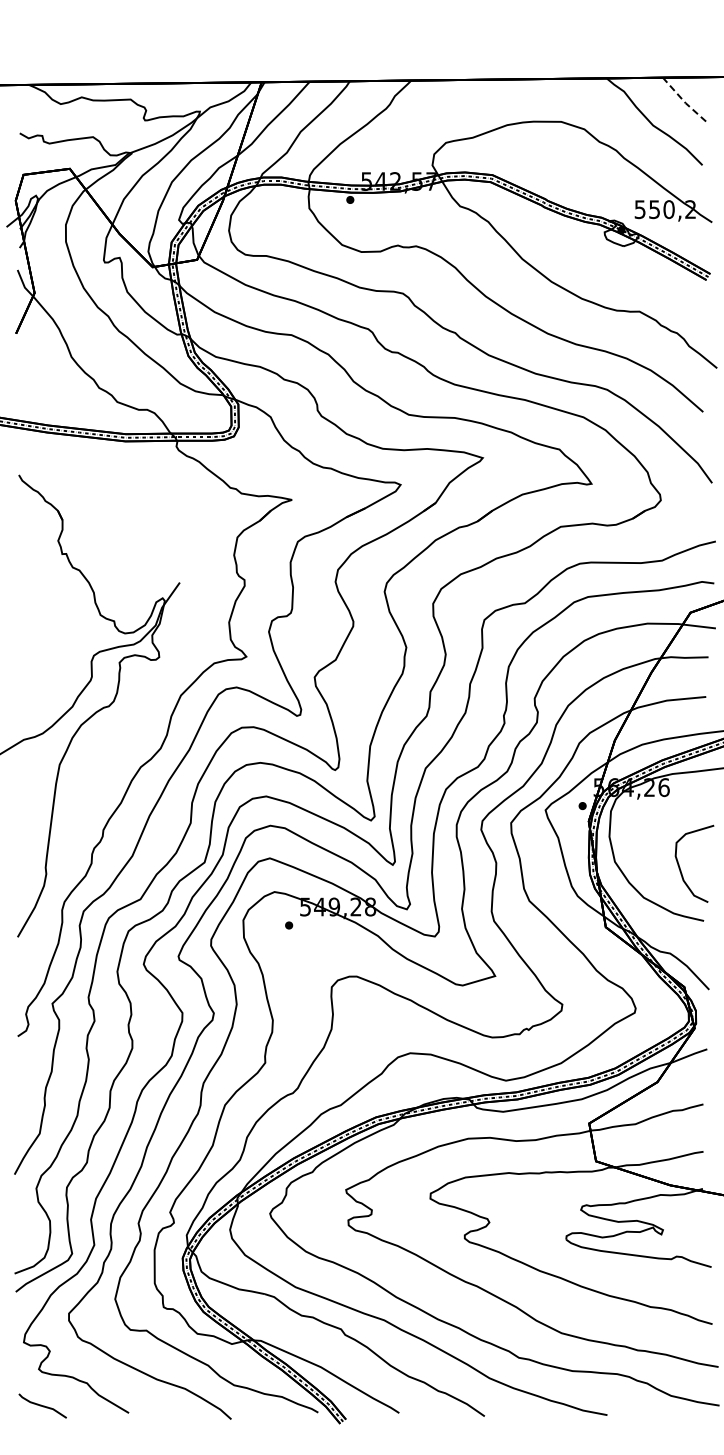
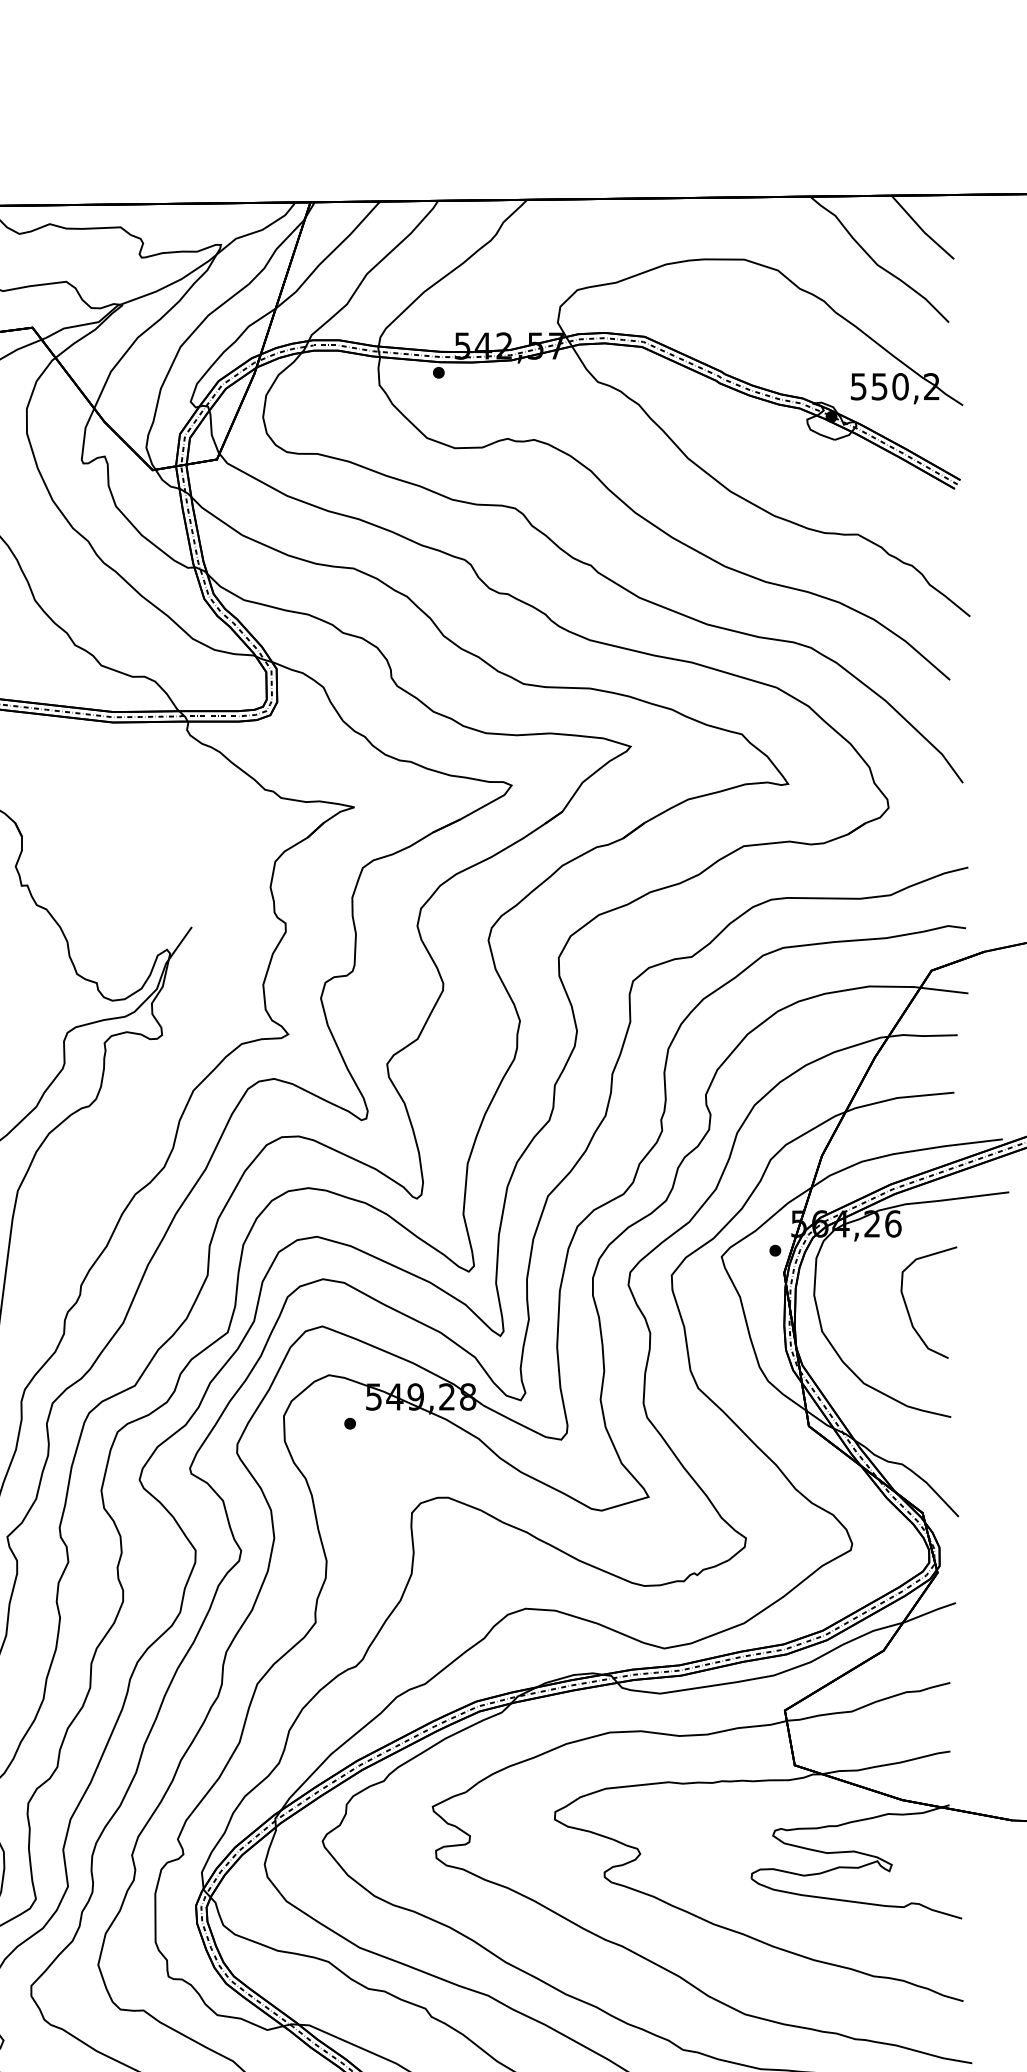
line: (683, 100) -> (921, 228), dashed -> solid
curve: (680, 867) -> (908, 1307), moved

